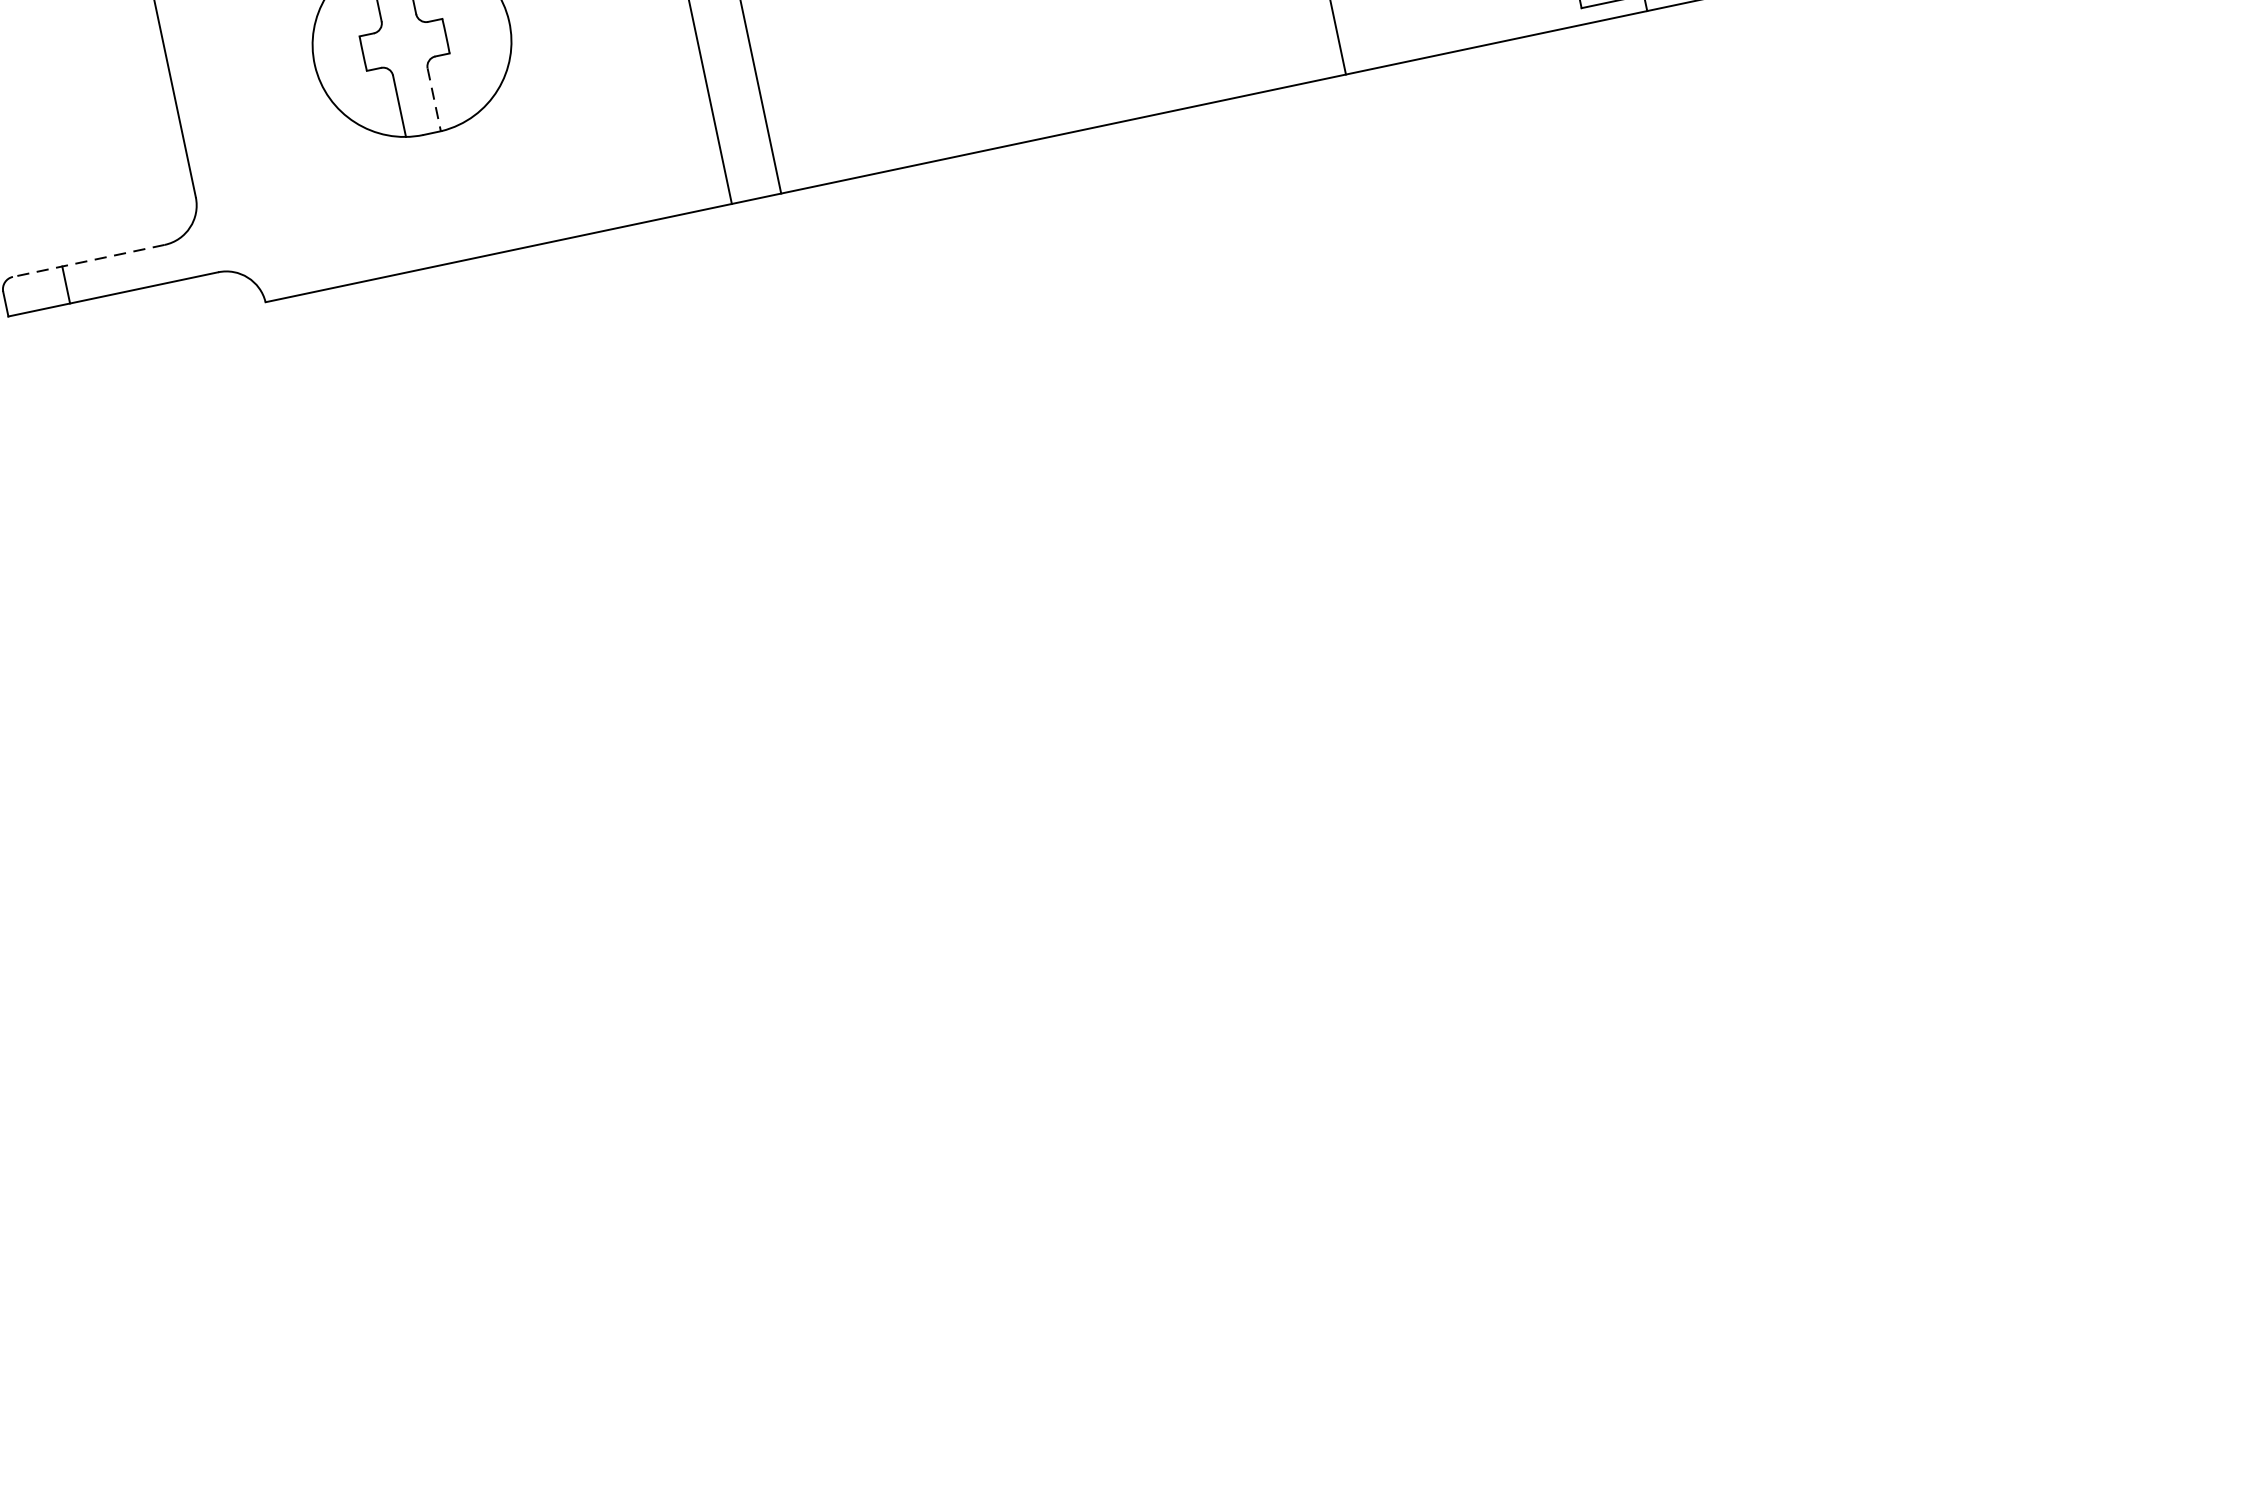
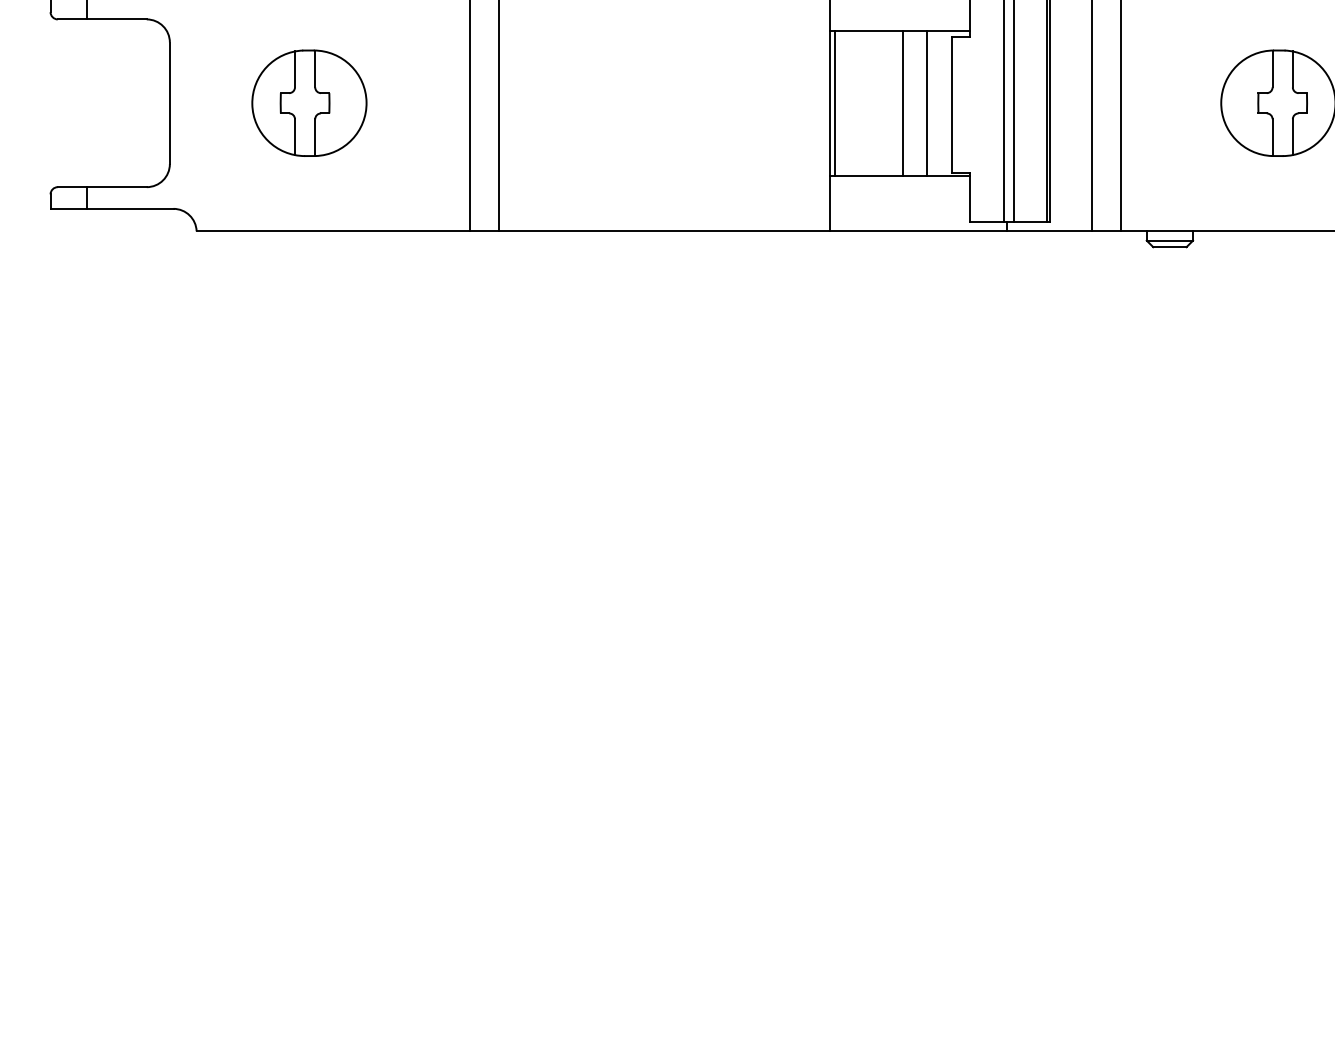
line: (435, 101) -> (315, 138), dashed -> solid
line: (87, 261) -> (101, 187), dashed -> solid

